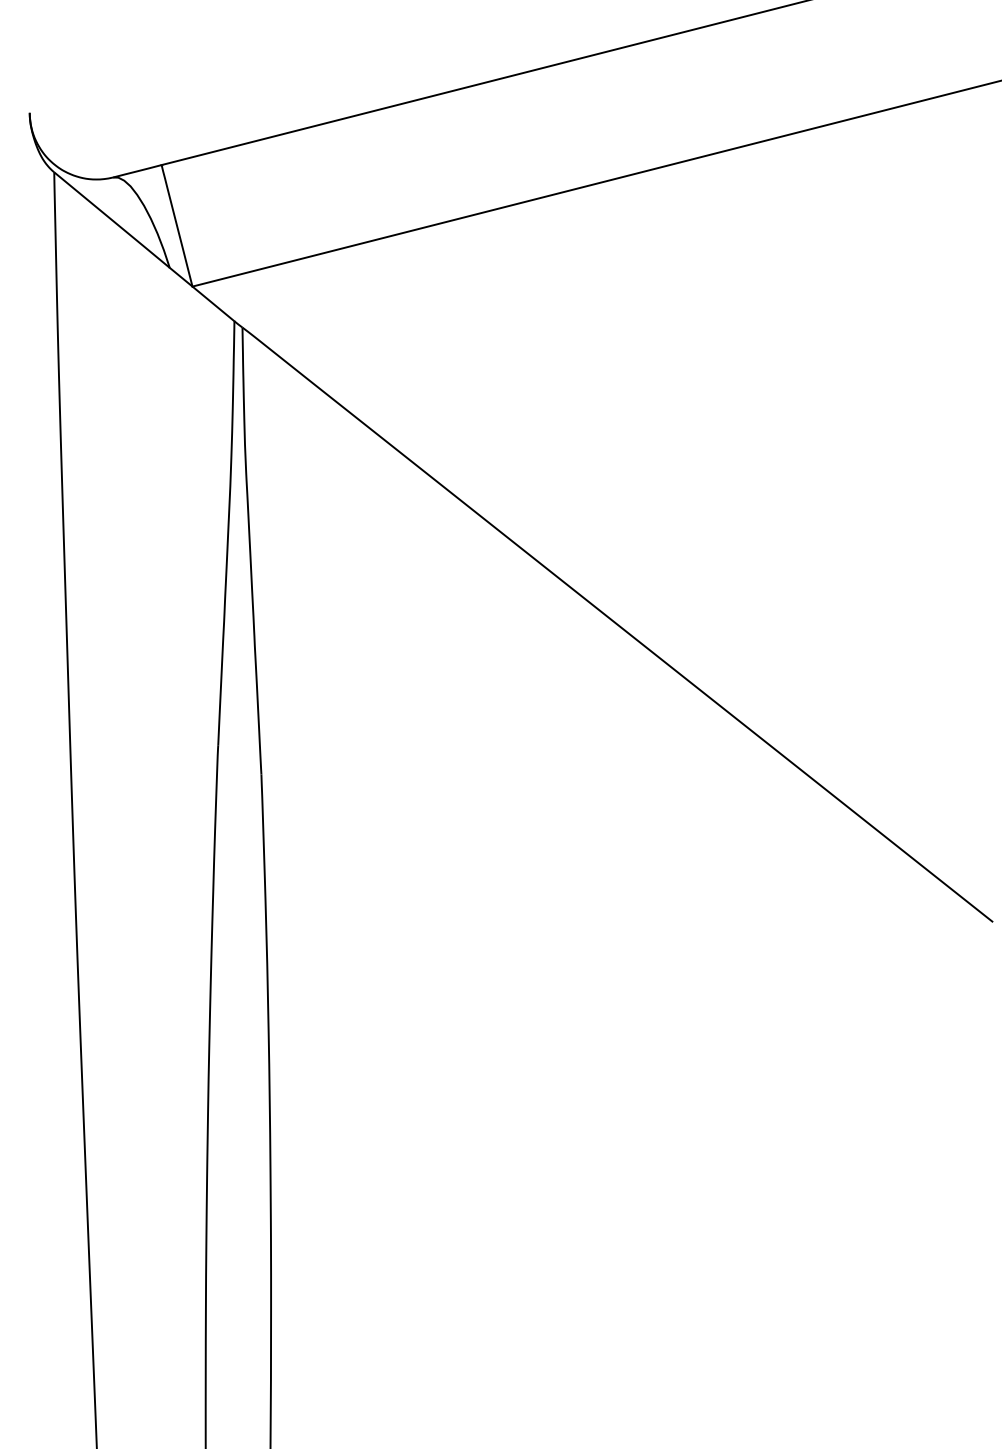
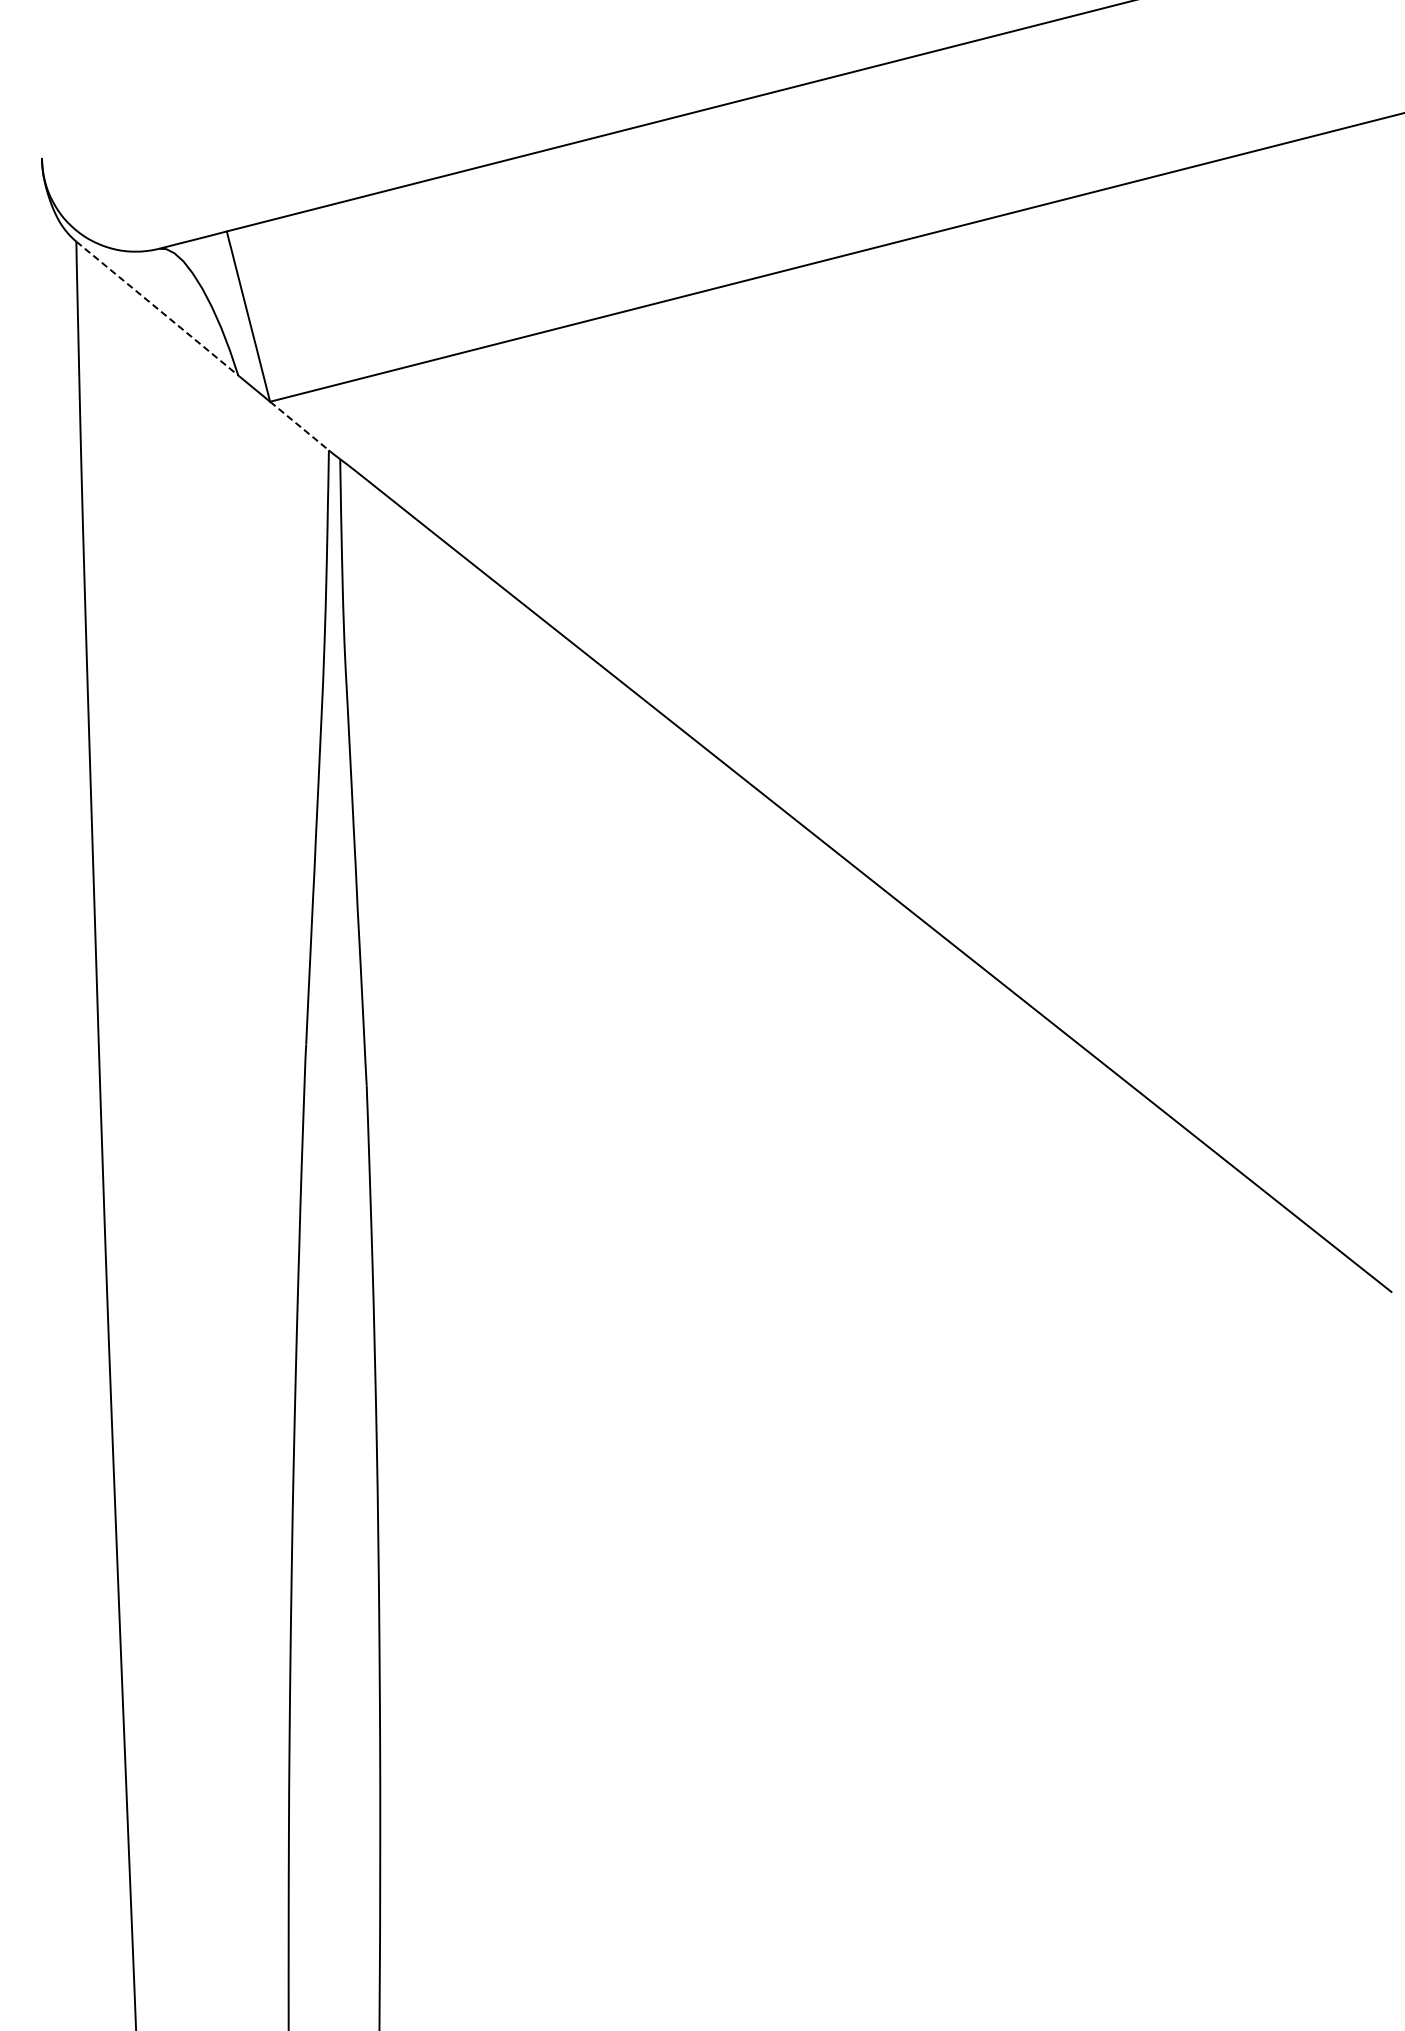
line: (112, 220) -> (157, 309), solid -> dashed
line: (213, 304) -> (299, 426), solid -> dashed

